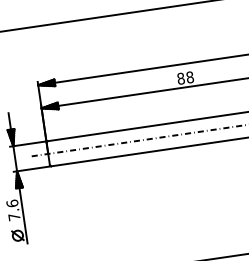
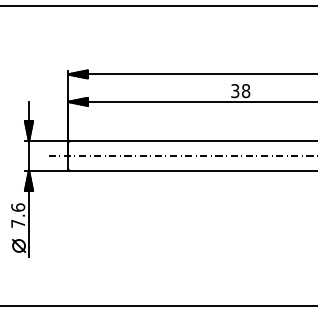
text: (181, 79) -> (235, 91), 88 -> 38

